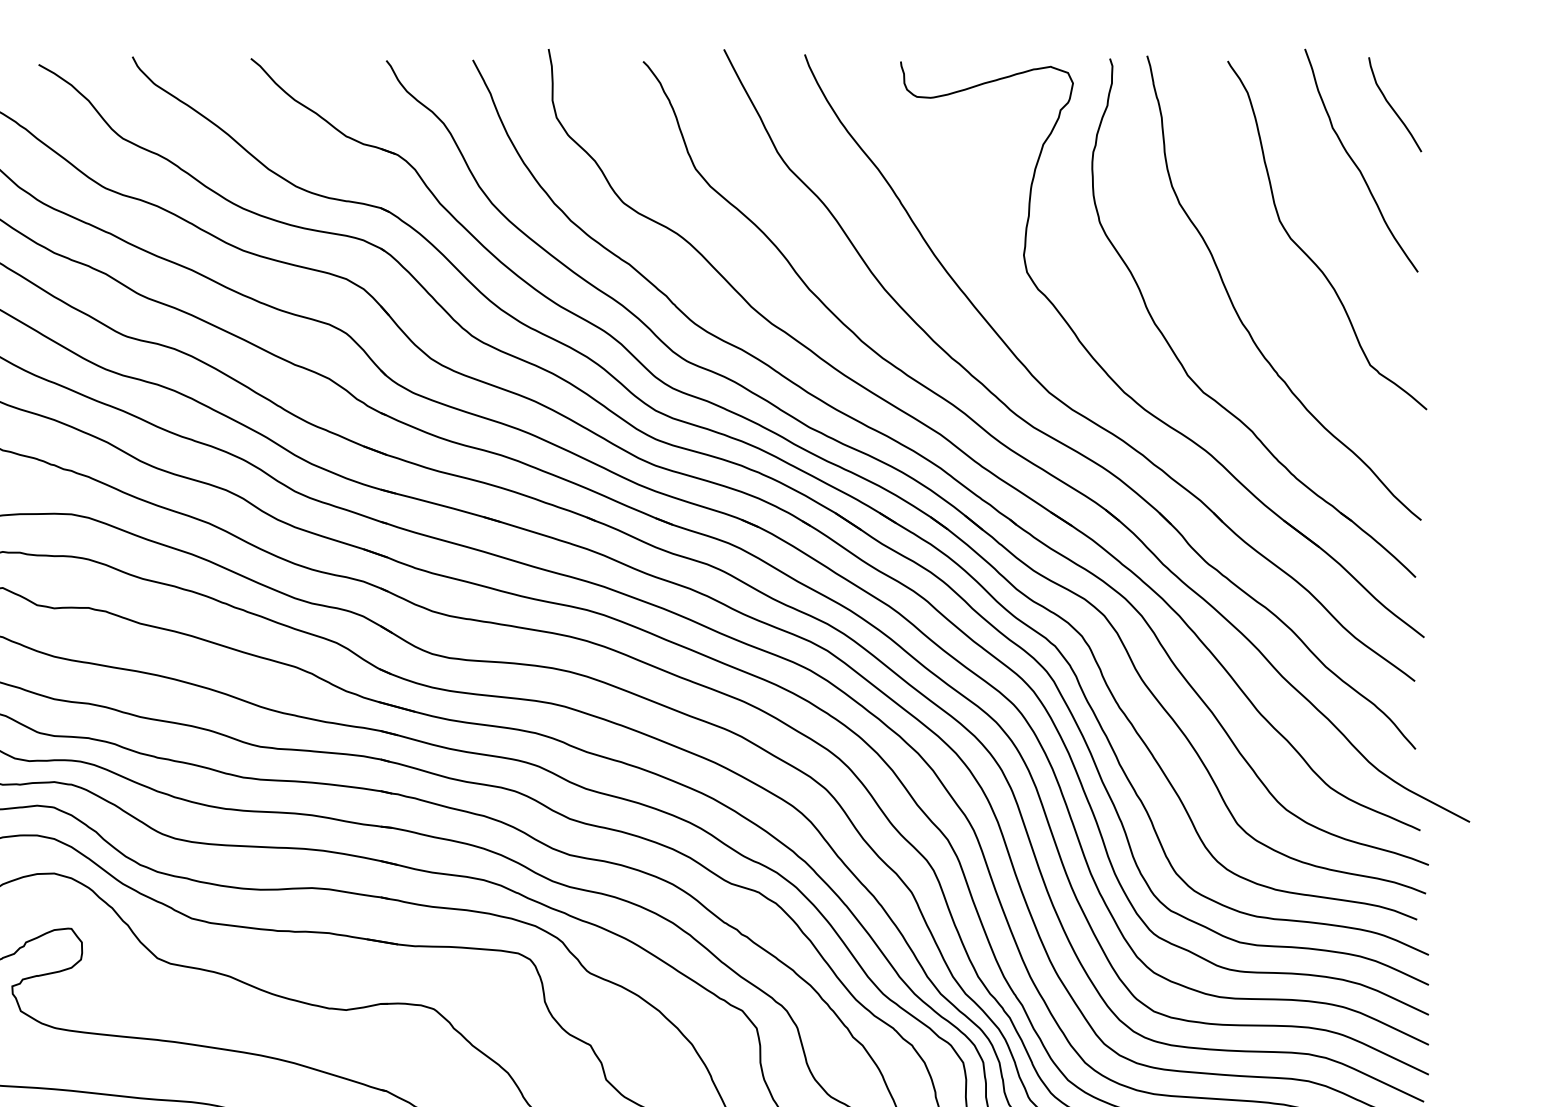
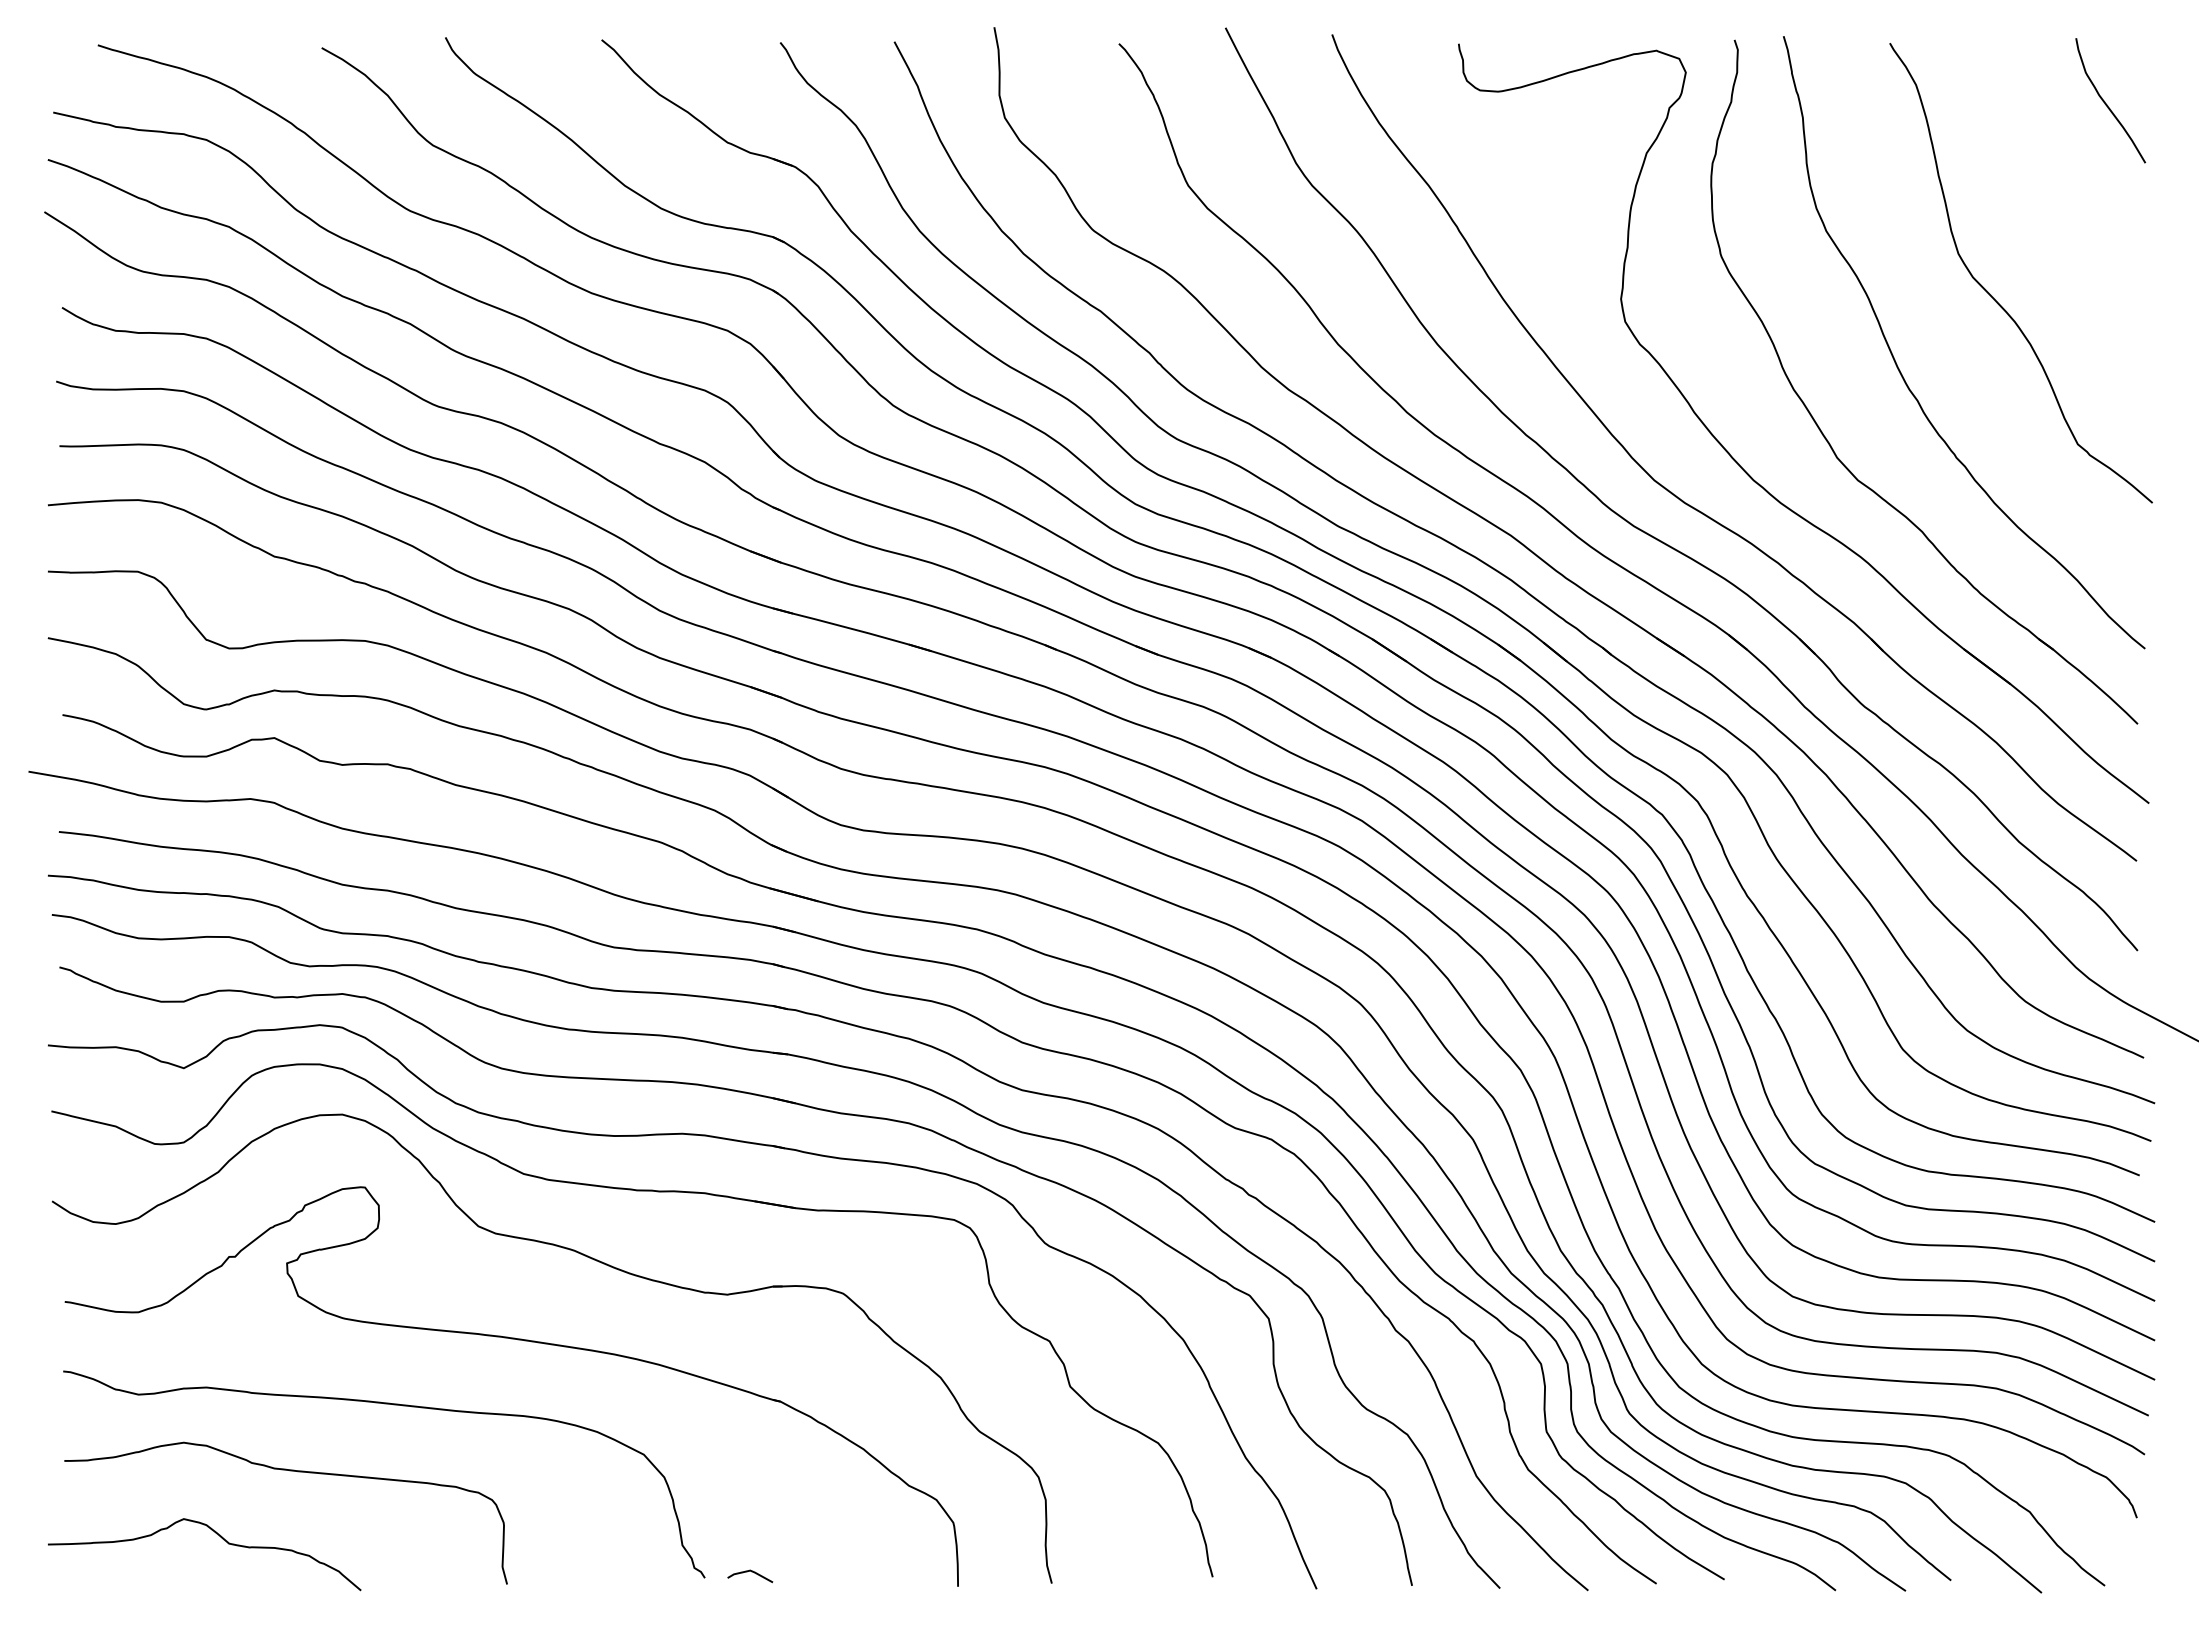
curve: (1356, 164) -> (2059, 179), removed

